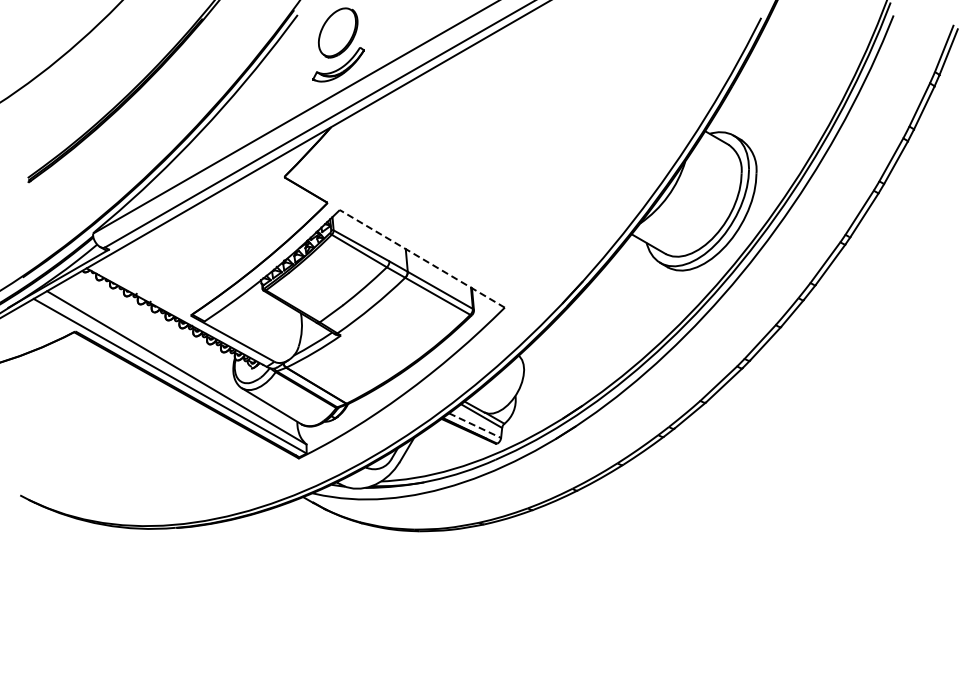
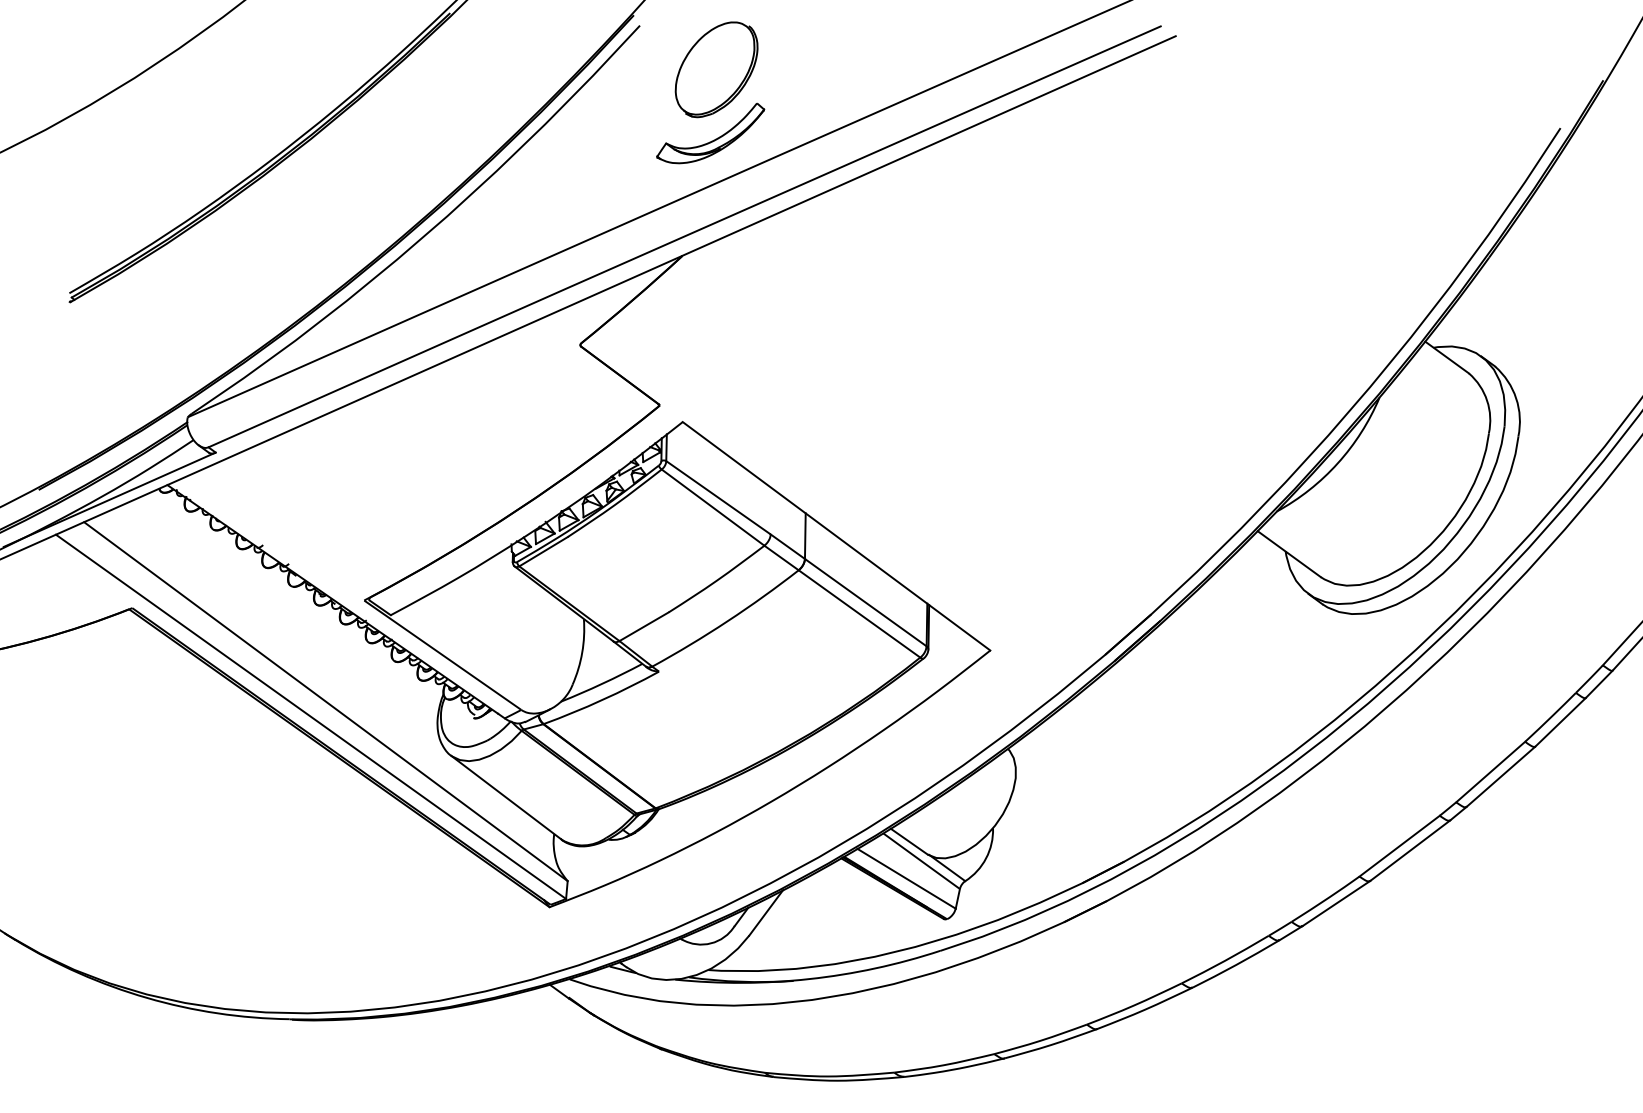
line: (422, 258) -> (836, 535), dashed -> solid
line: (475, 425) -> (907, 878), dashed -> solid

